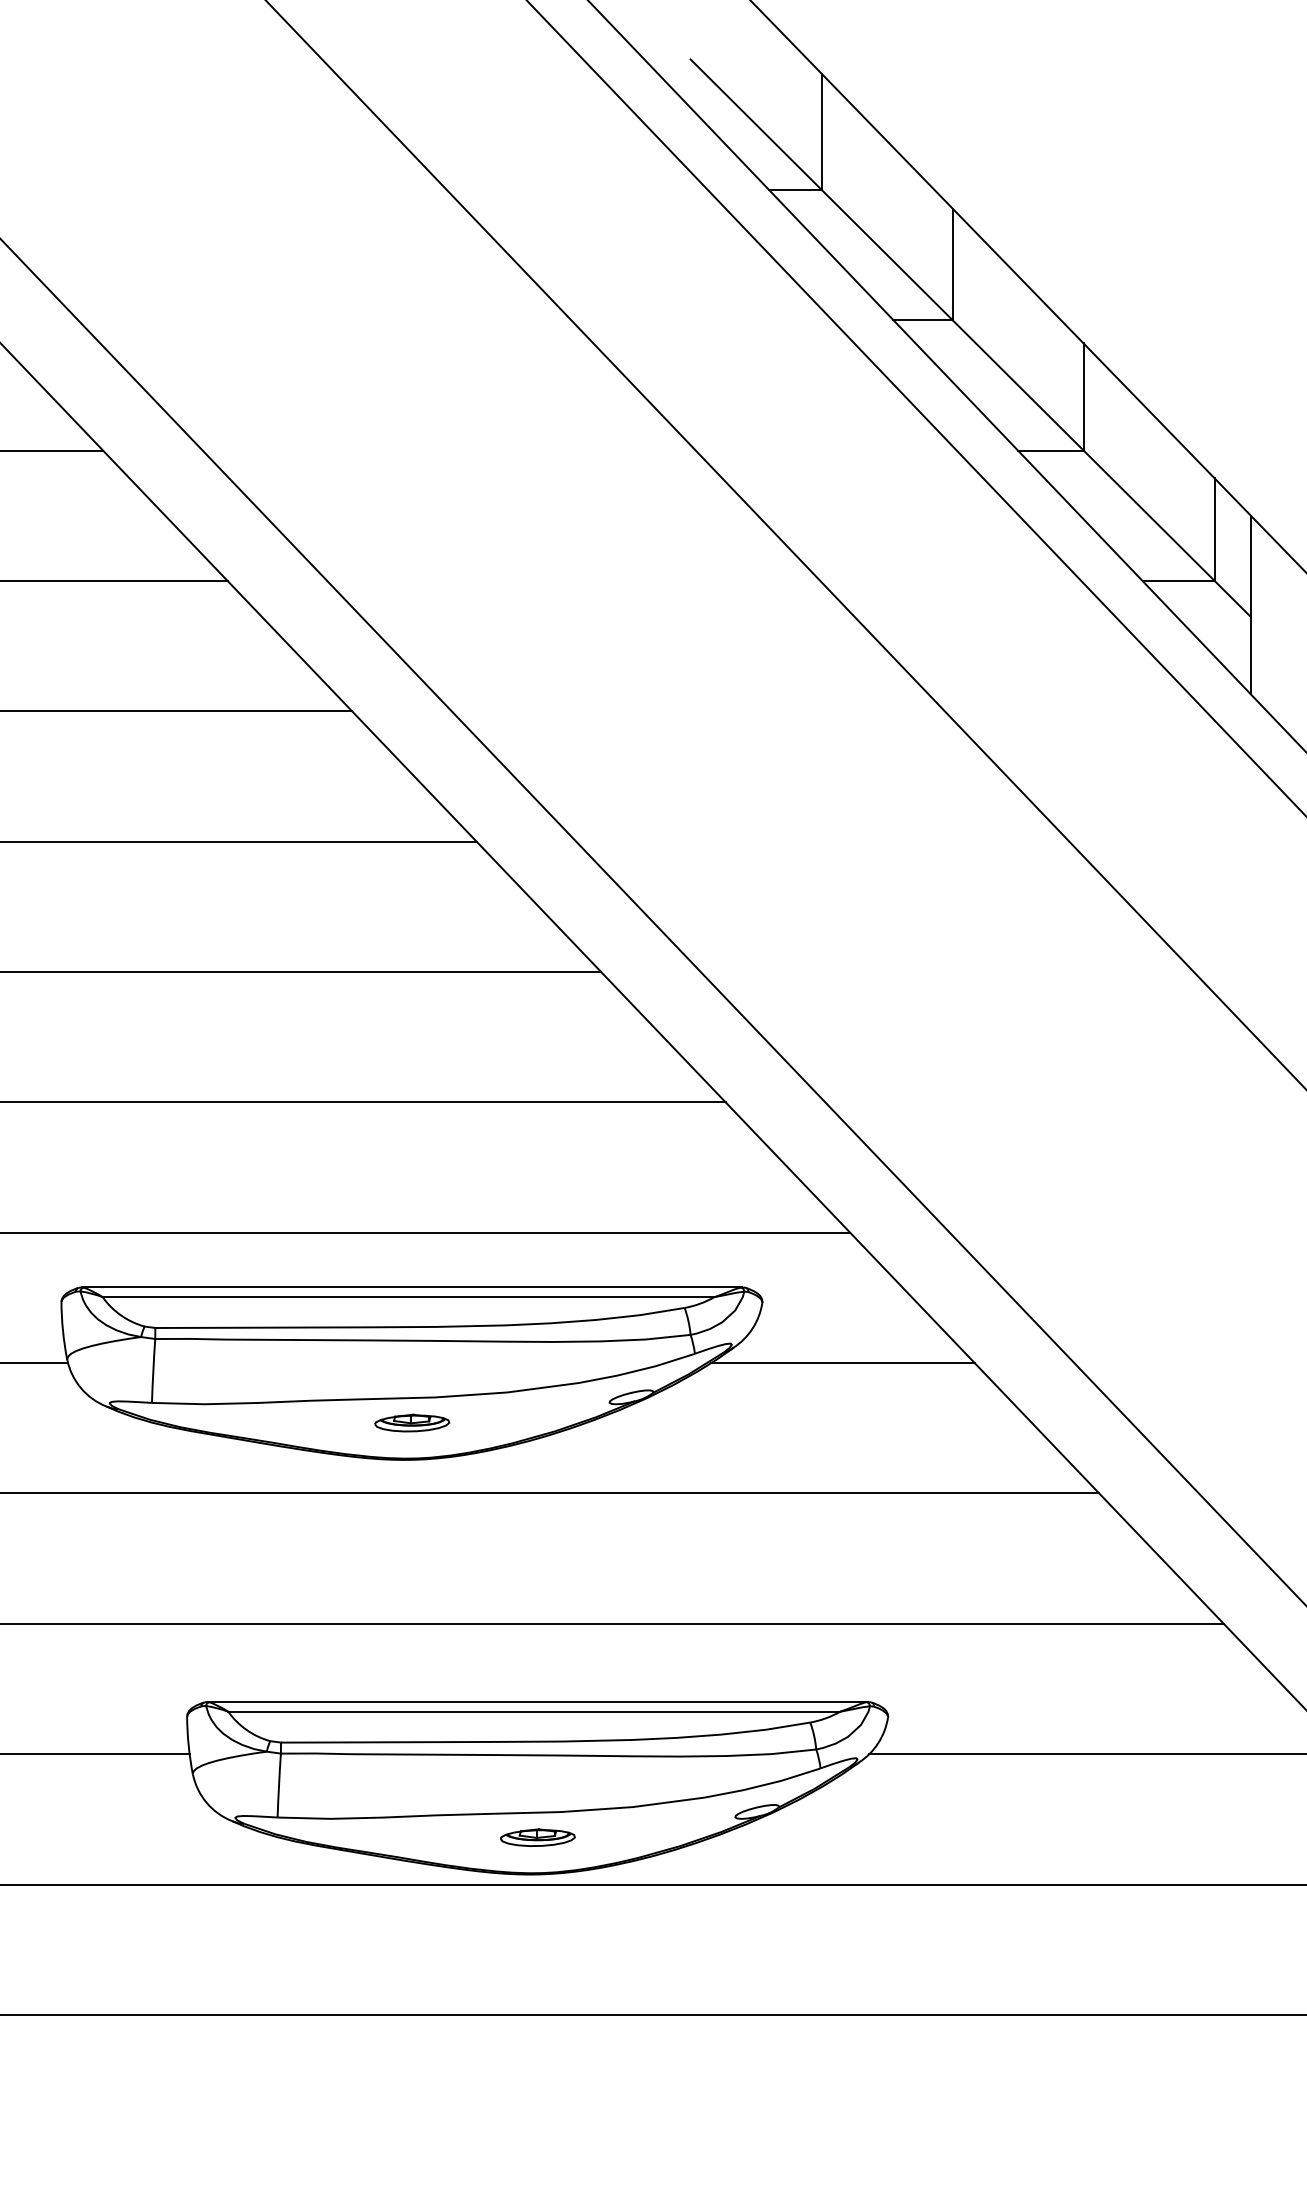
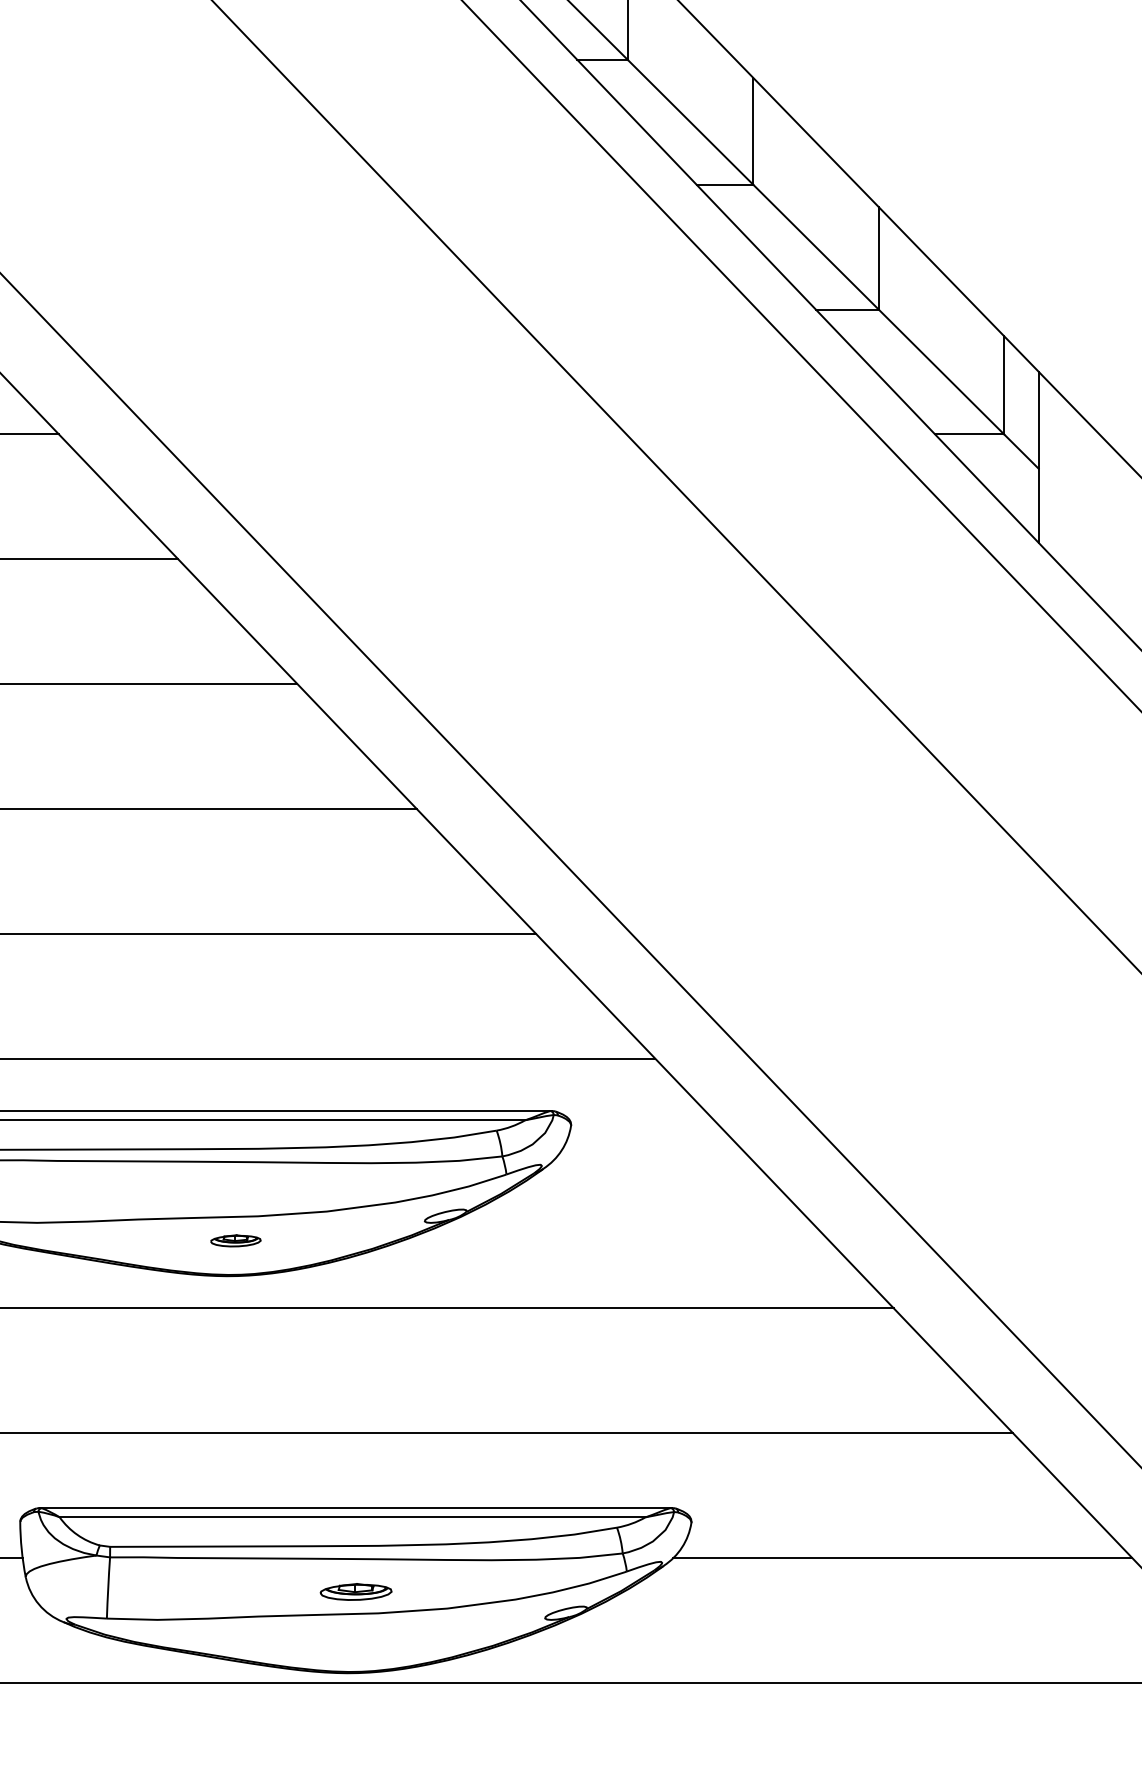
line: (842, 1363) -> (647, 1183), removed
part: (412, 1422) -> (236, 1240), size x0.7
part: (537, 1837) -> (355, 1591), moved

